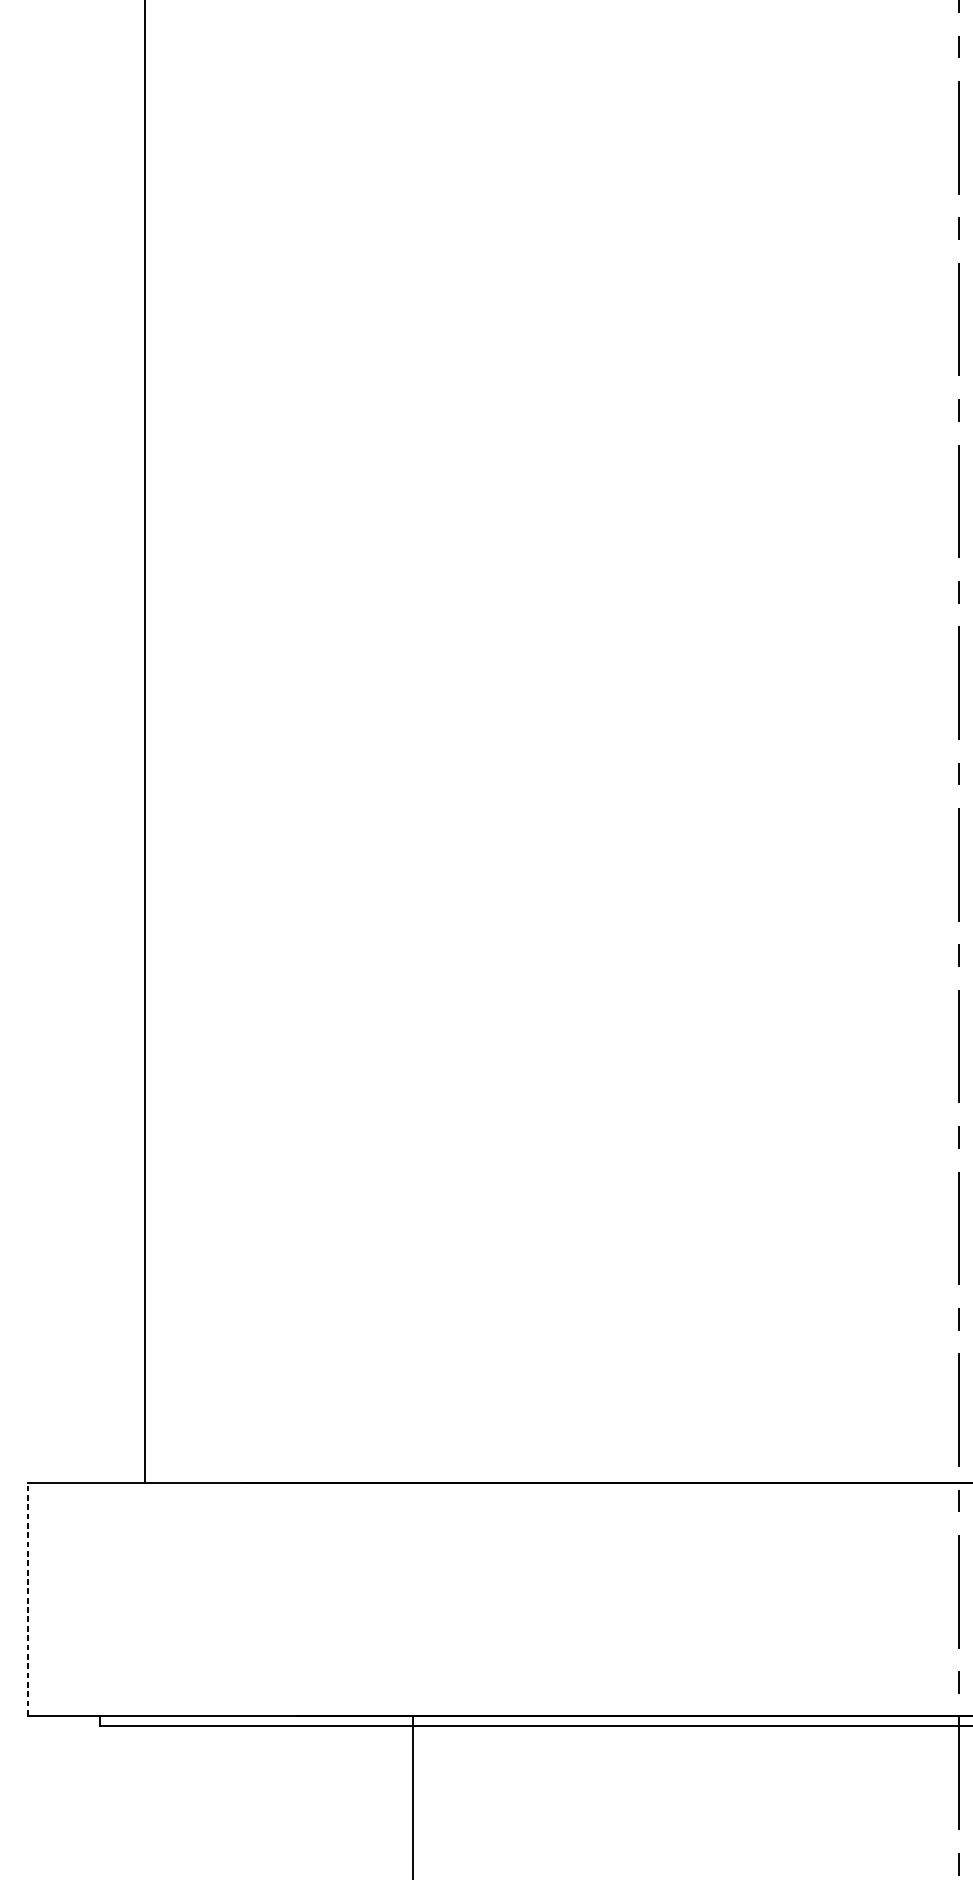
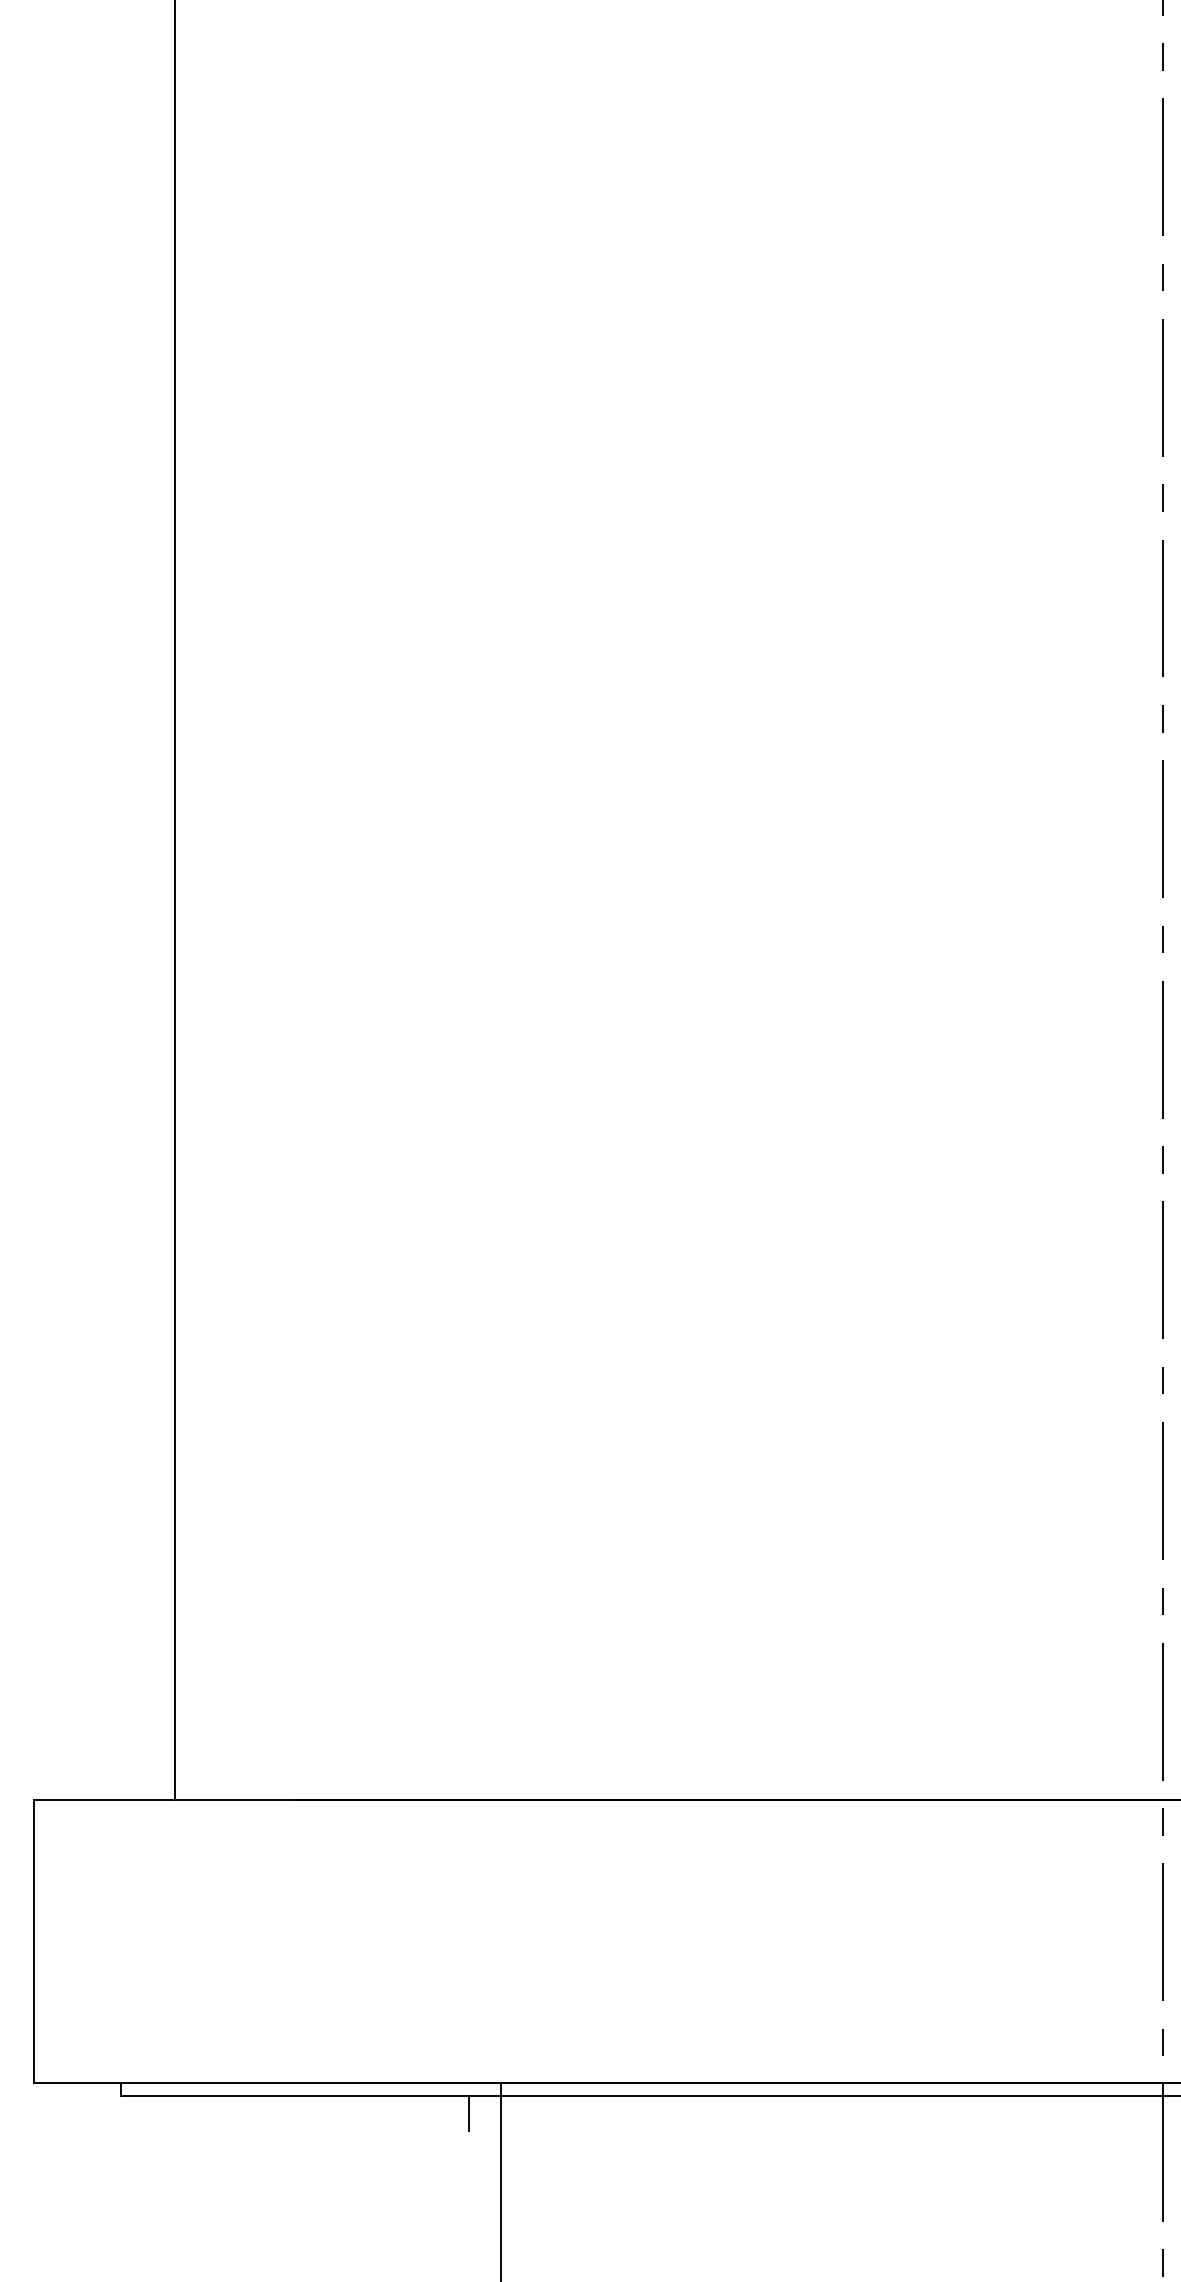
line: (28, 1598) -> (34, 1940), dashed -> solid
line: (385, 1741) -> (468, 2113), added

